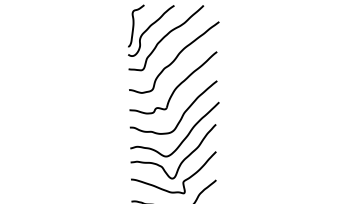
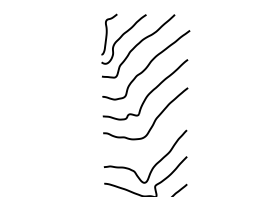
curve: (184, 137) -> (156, 142), removed

